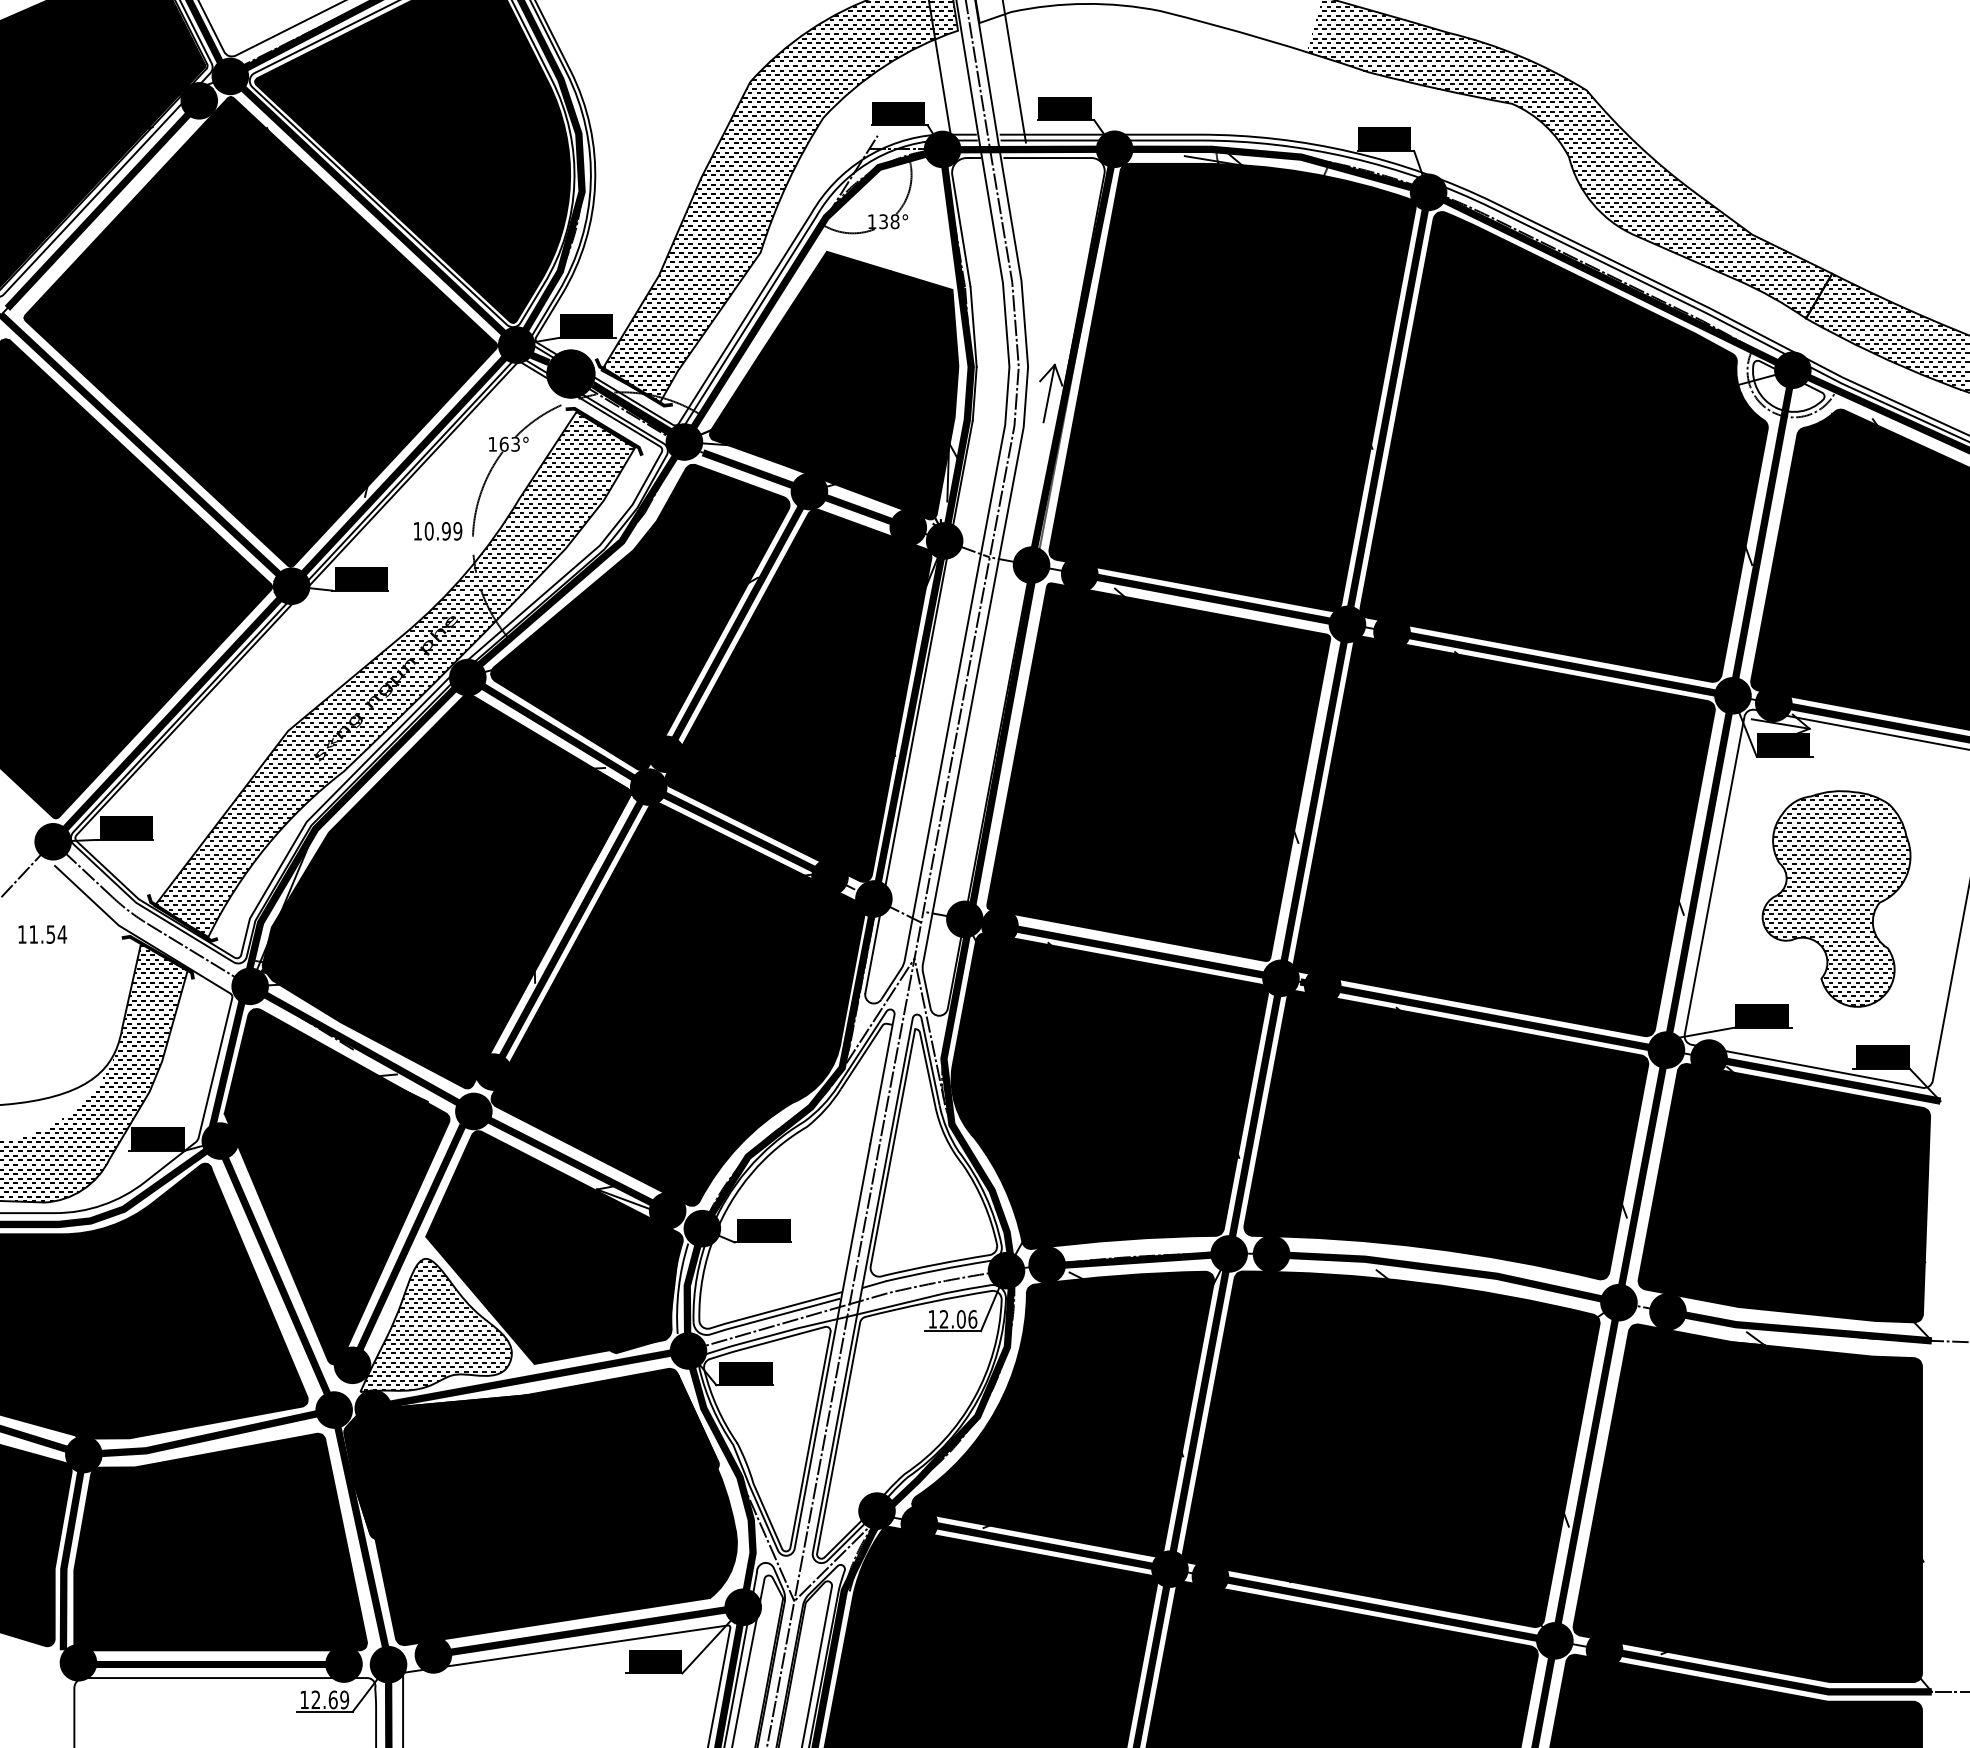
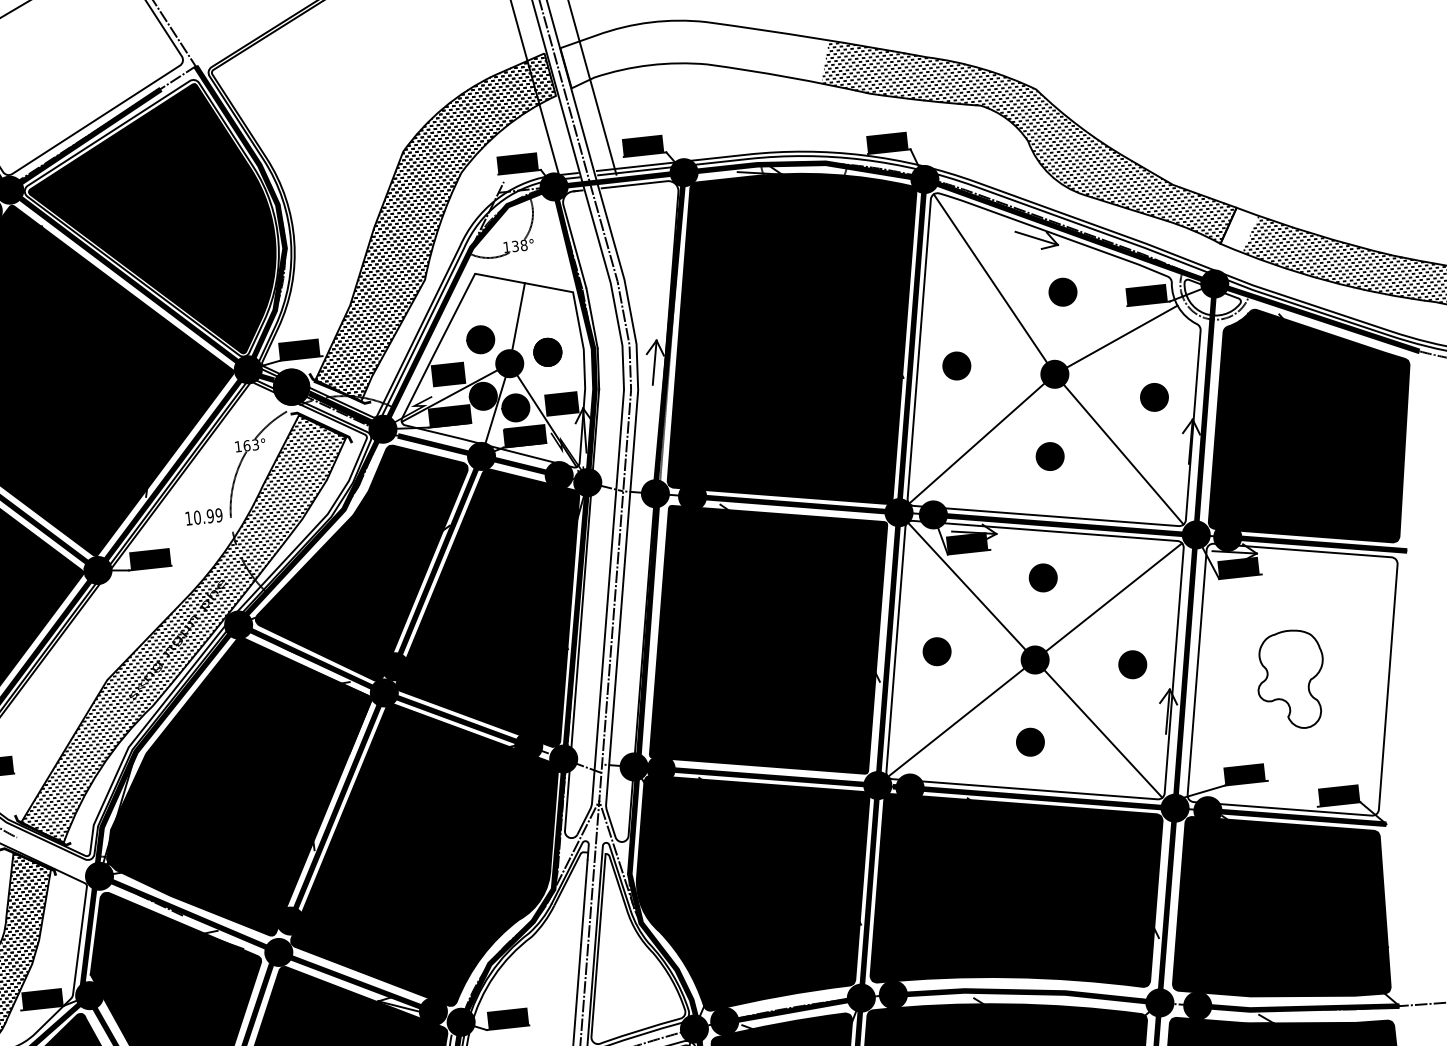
hatch: (1833, 302) -> (1239, 229), removed
fill: (834, 385) -> (491, 374), removed
fill: (1563, 446) -> (1047, 360), removed
fill: (1503, 836) -> (1034, 660), removed
part: (1836, 898) -> (1291, 679), size x0.6
line: (196, 953) -> (56, 855), removed

